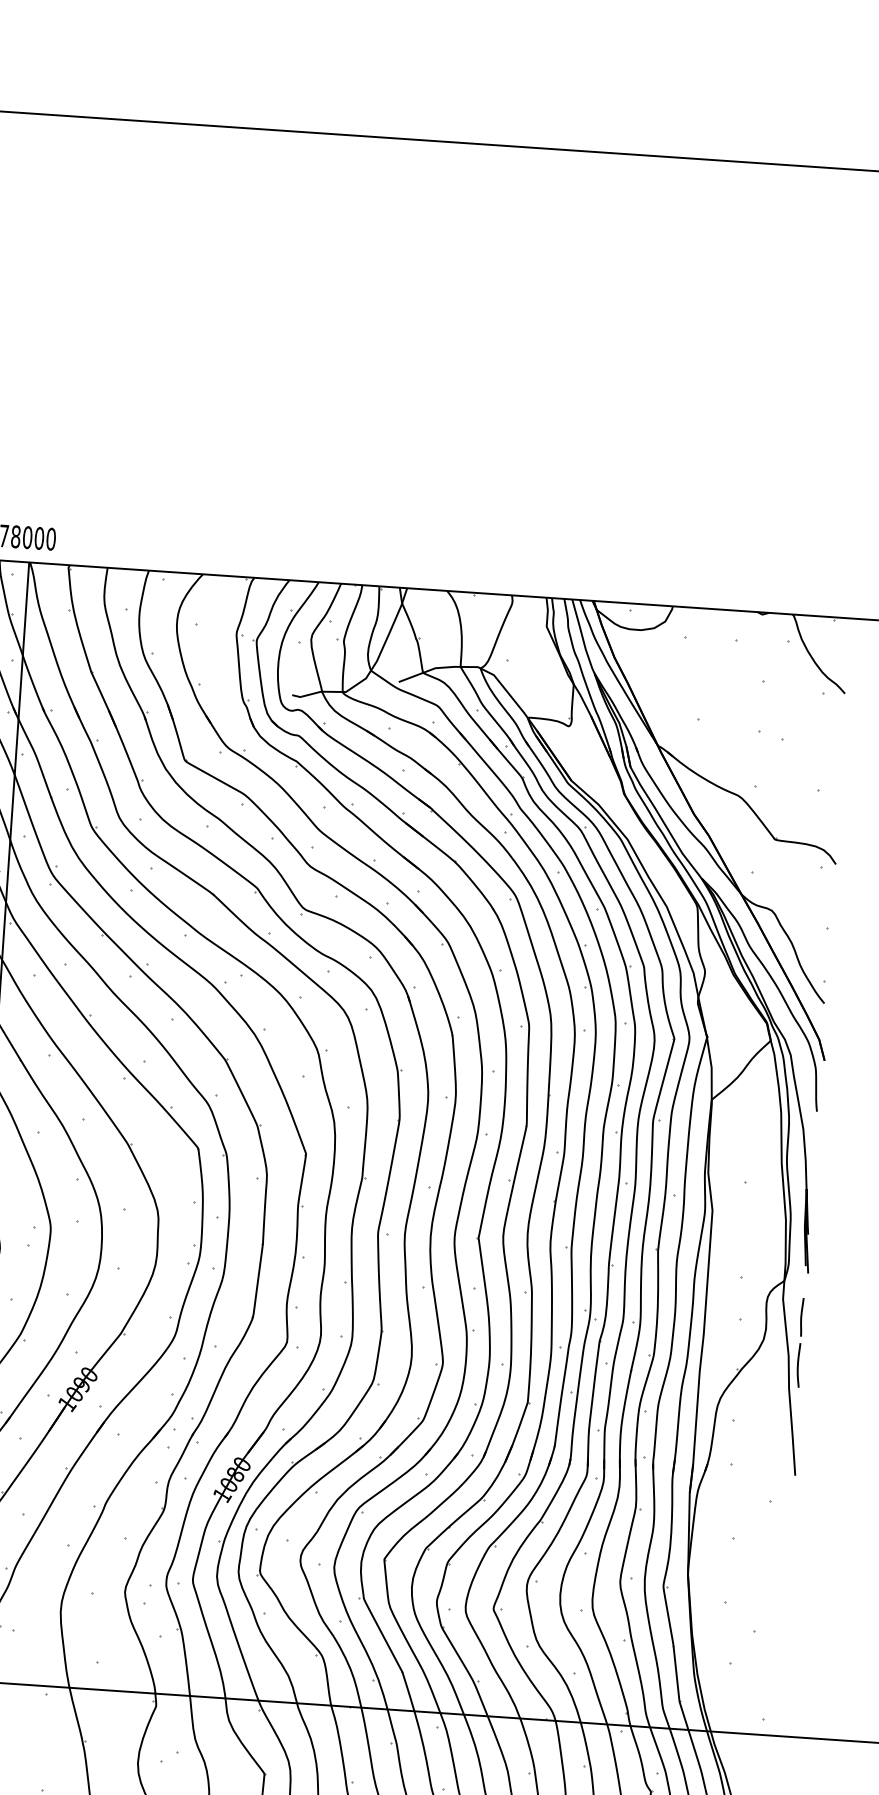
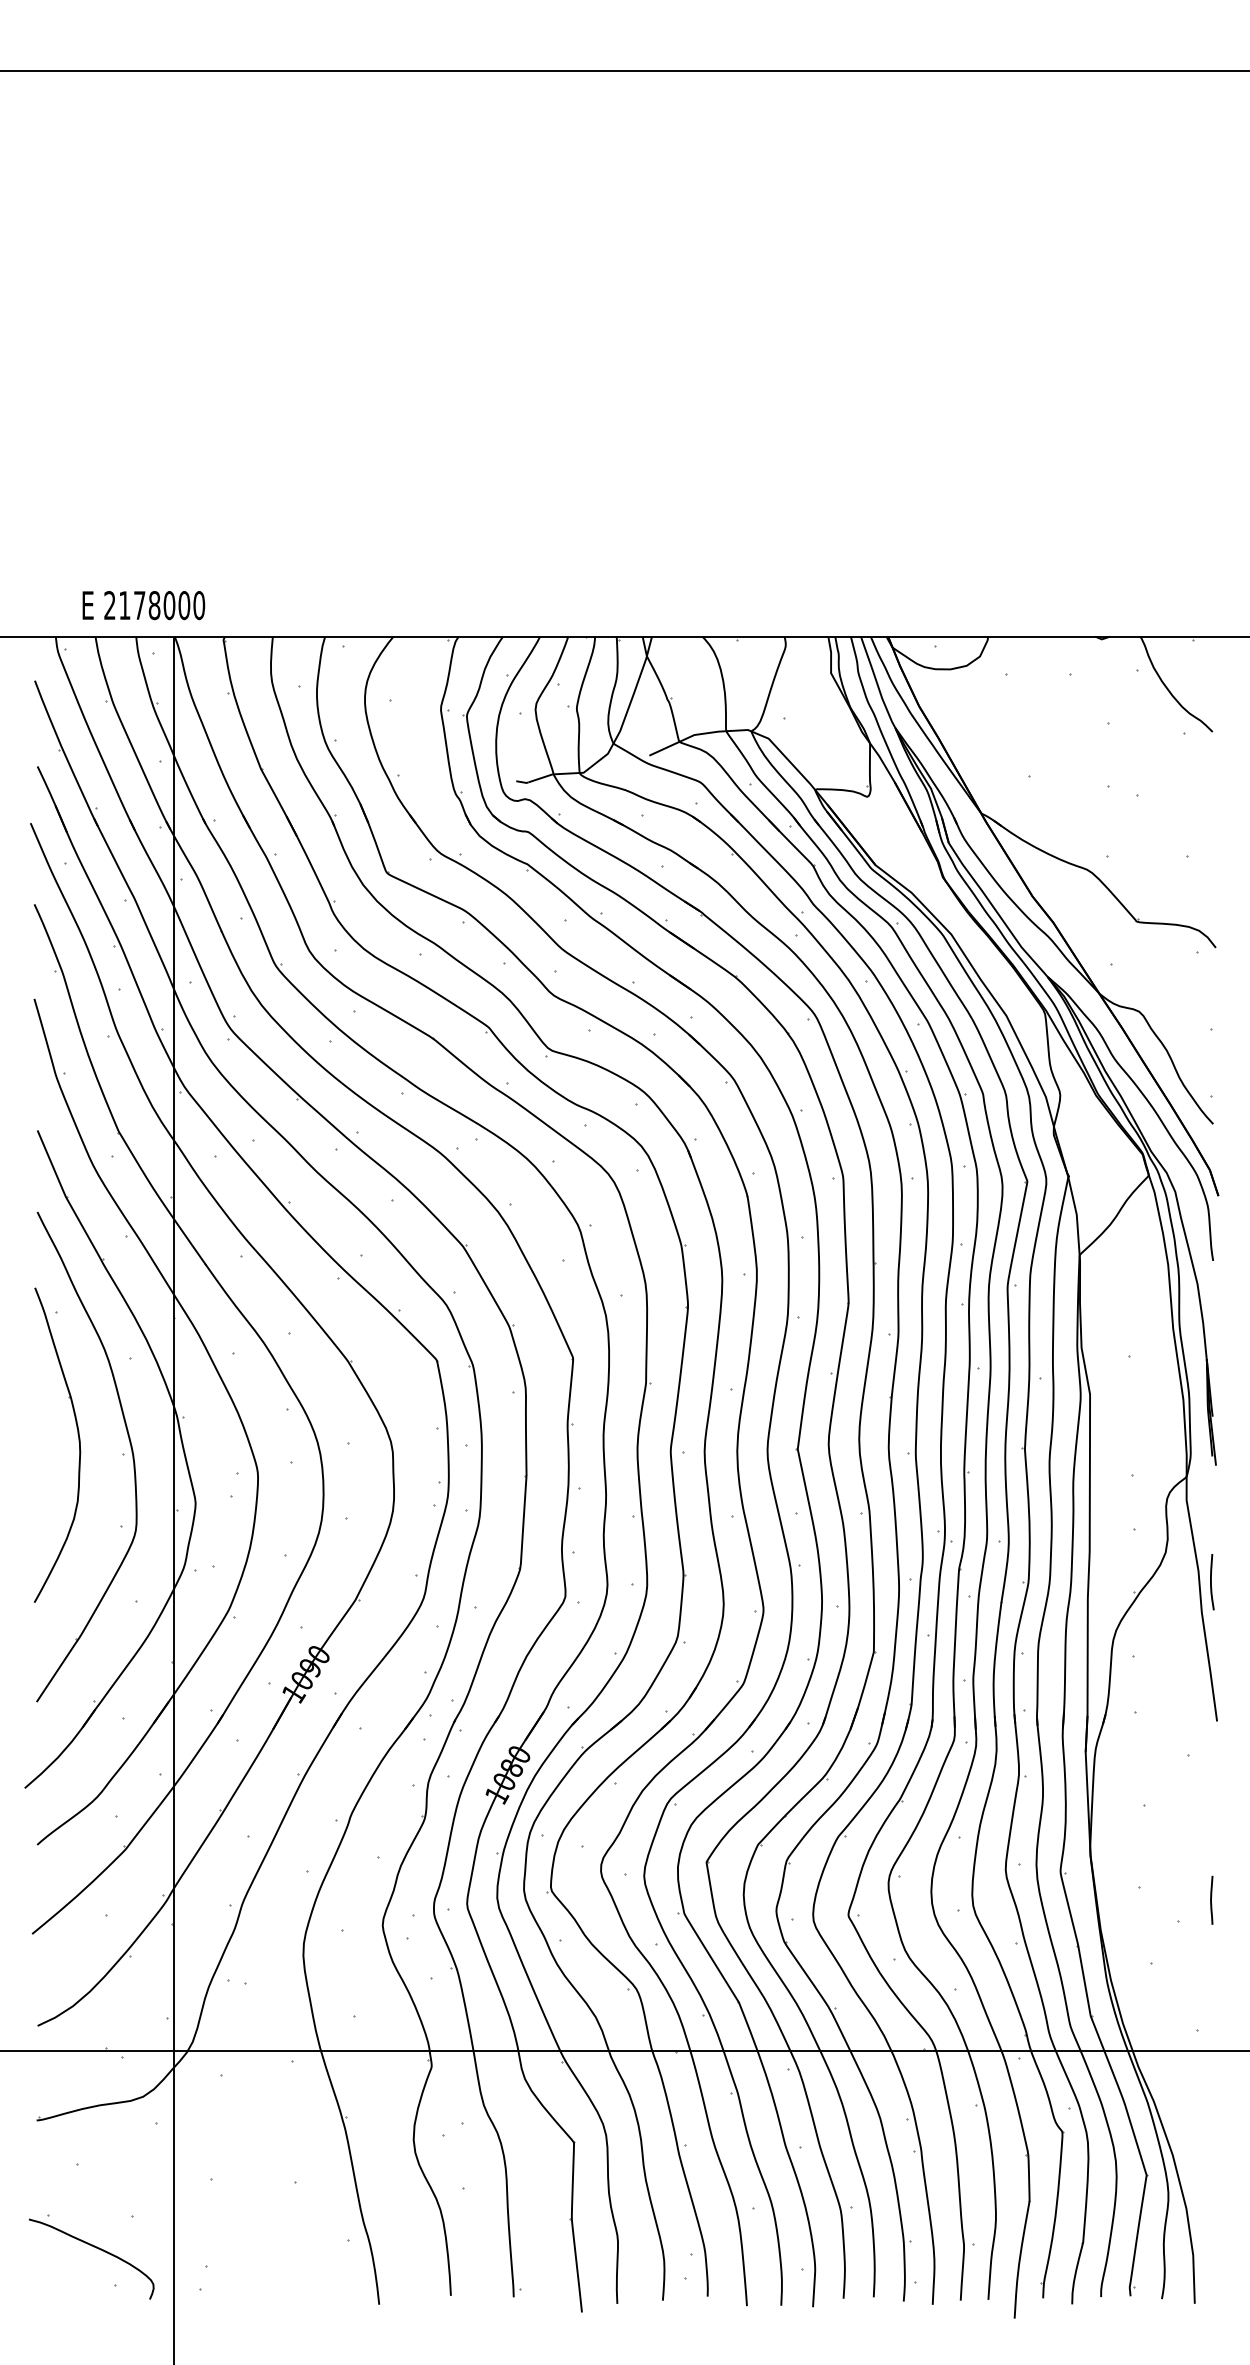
line: (801, 1316) -> (1211, 1899), moved

